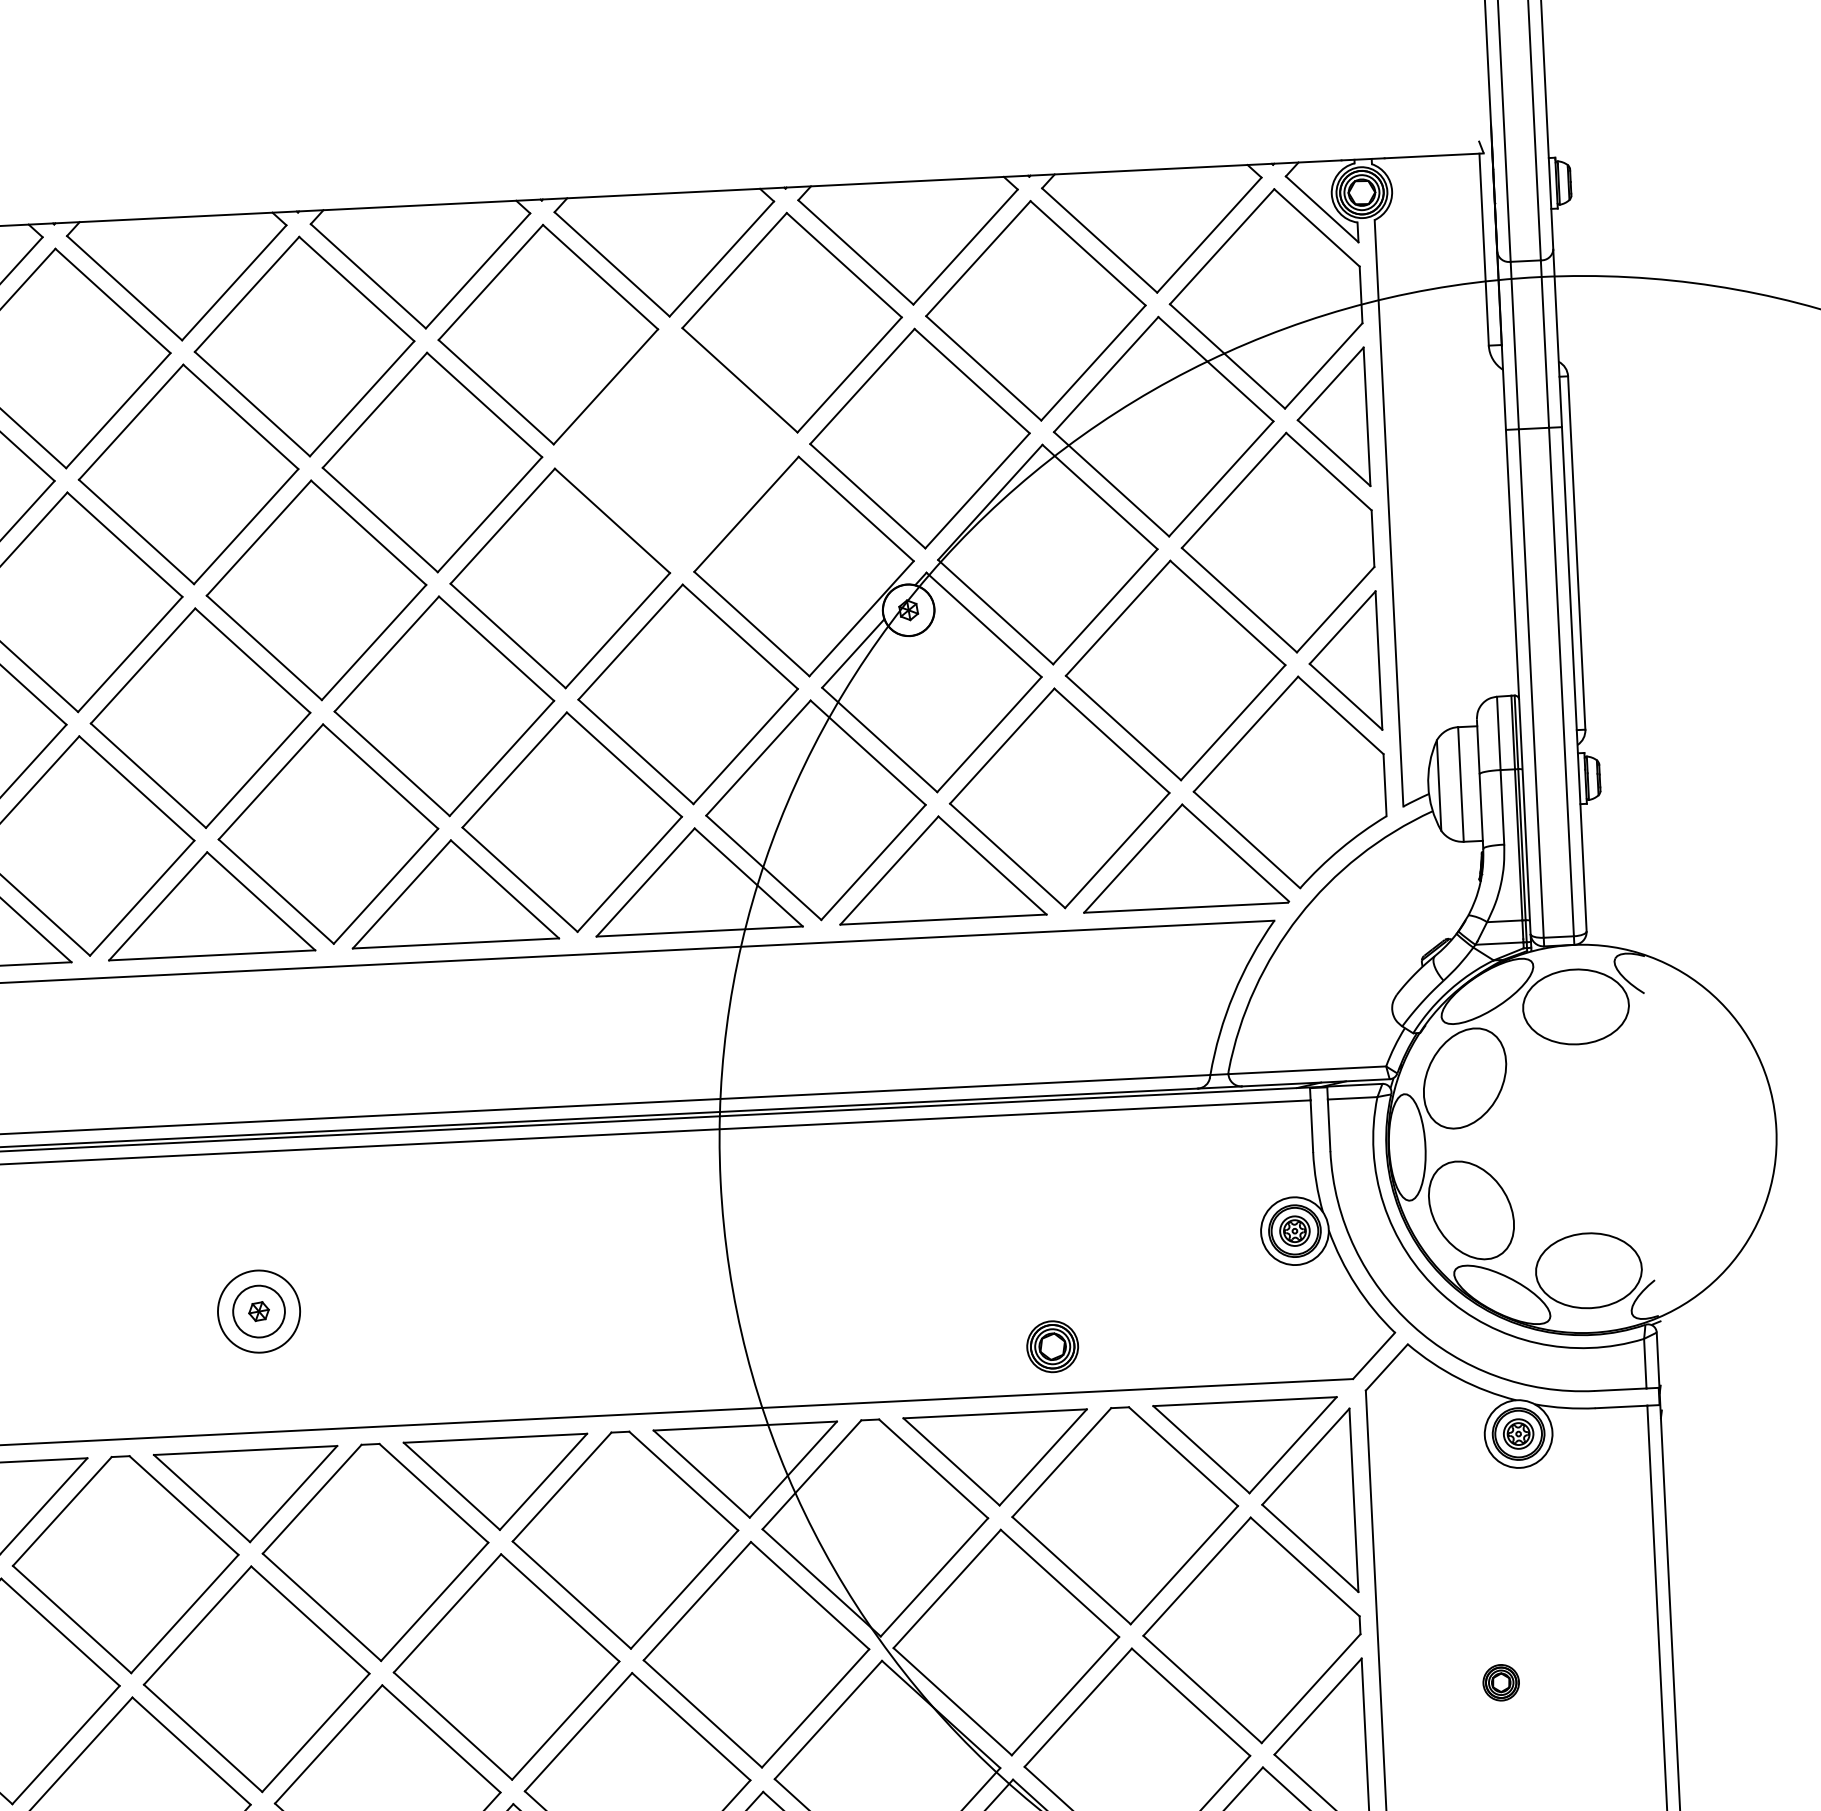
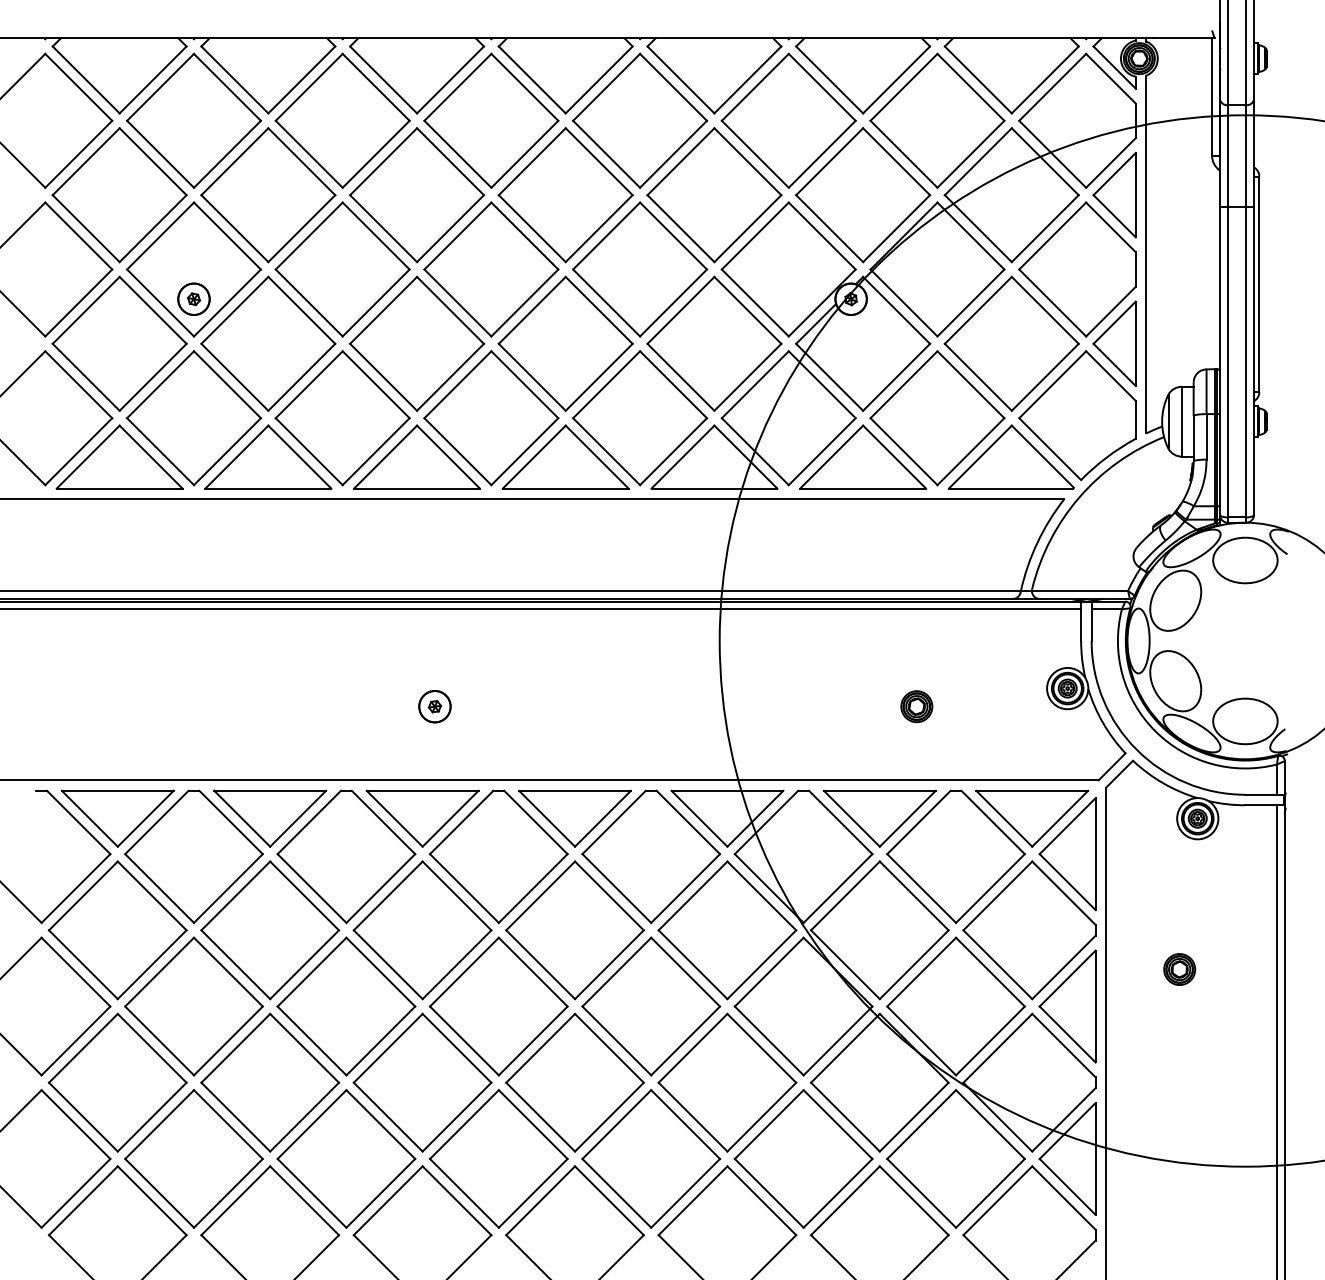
part: (676, 451) -> (714, 195), added
circle: (258, 1311) -> (434, 706), size x0.62
part: (1052, 1346) -> (916, 706), moved
part: (1500, 1682) -> (1179, 969), size x1.43

